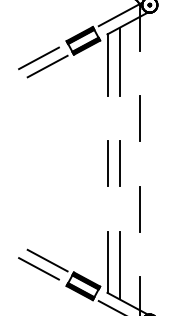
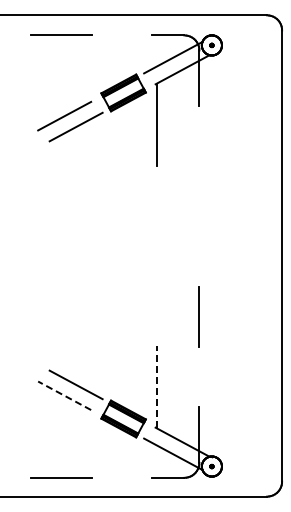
line: (119, 61) -> (171, 120), removed
line: (140, 118) -> (199, 196), removed
line: (108, 163) -> (156, 255), removed
line: (119, 163) -> (171, 255), removed
line: (108, 261) -> (156, 386), solid -> dashed
line: (119, 265) -> (171, 391), removed
line: (38, 268) -> (64, 395), solid -> dashed

